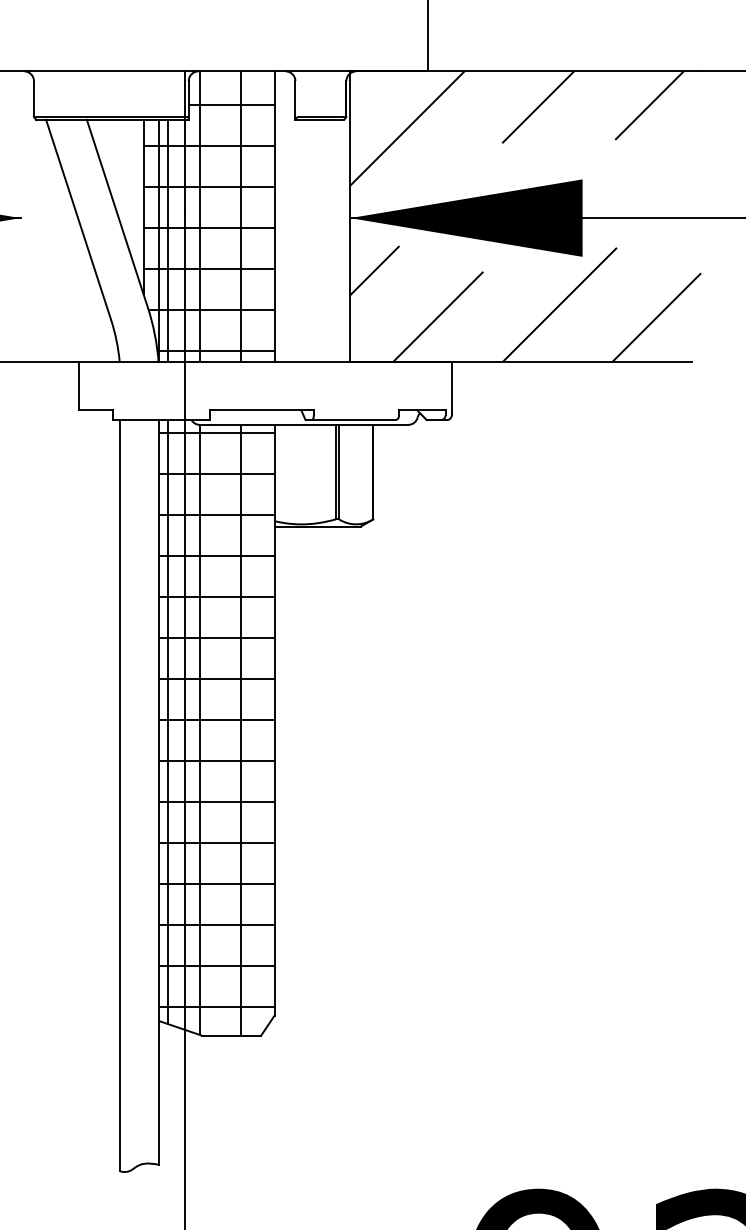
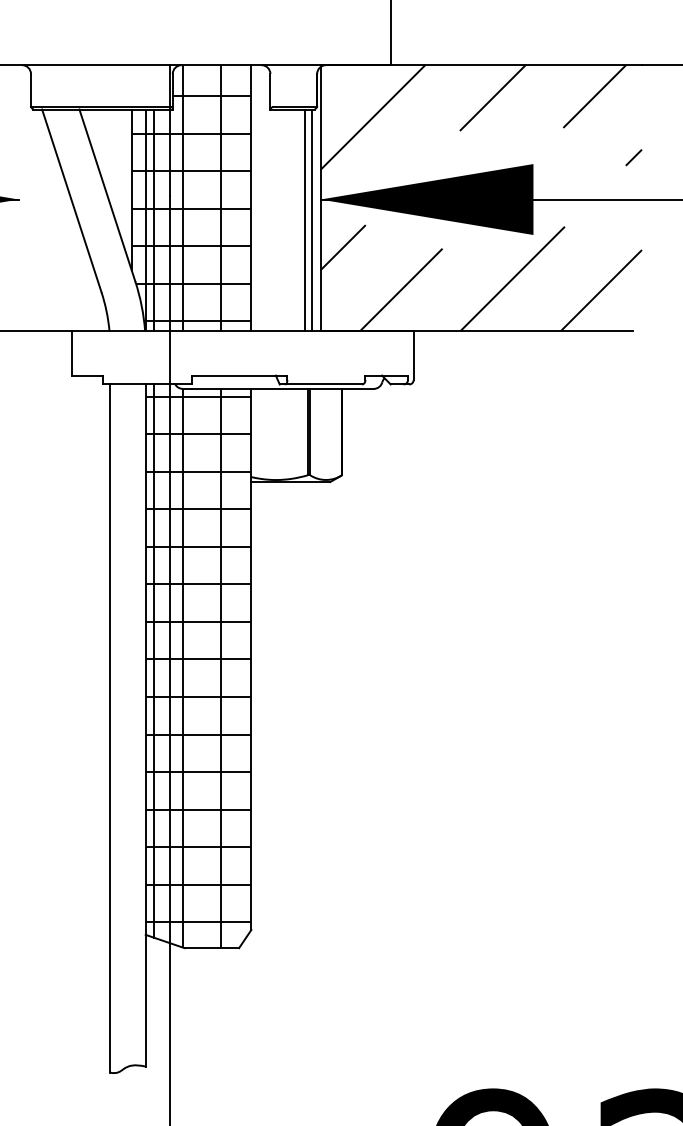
line: (692, 172) -> (634, 157), added
line: (332, 240) -> (304, 220), added
line: (340, 240) -> (311, 220), added

